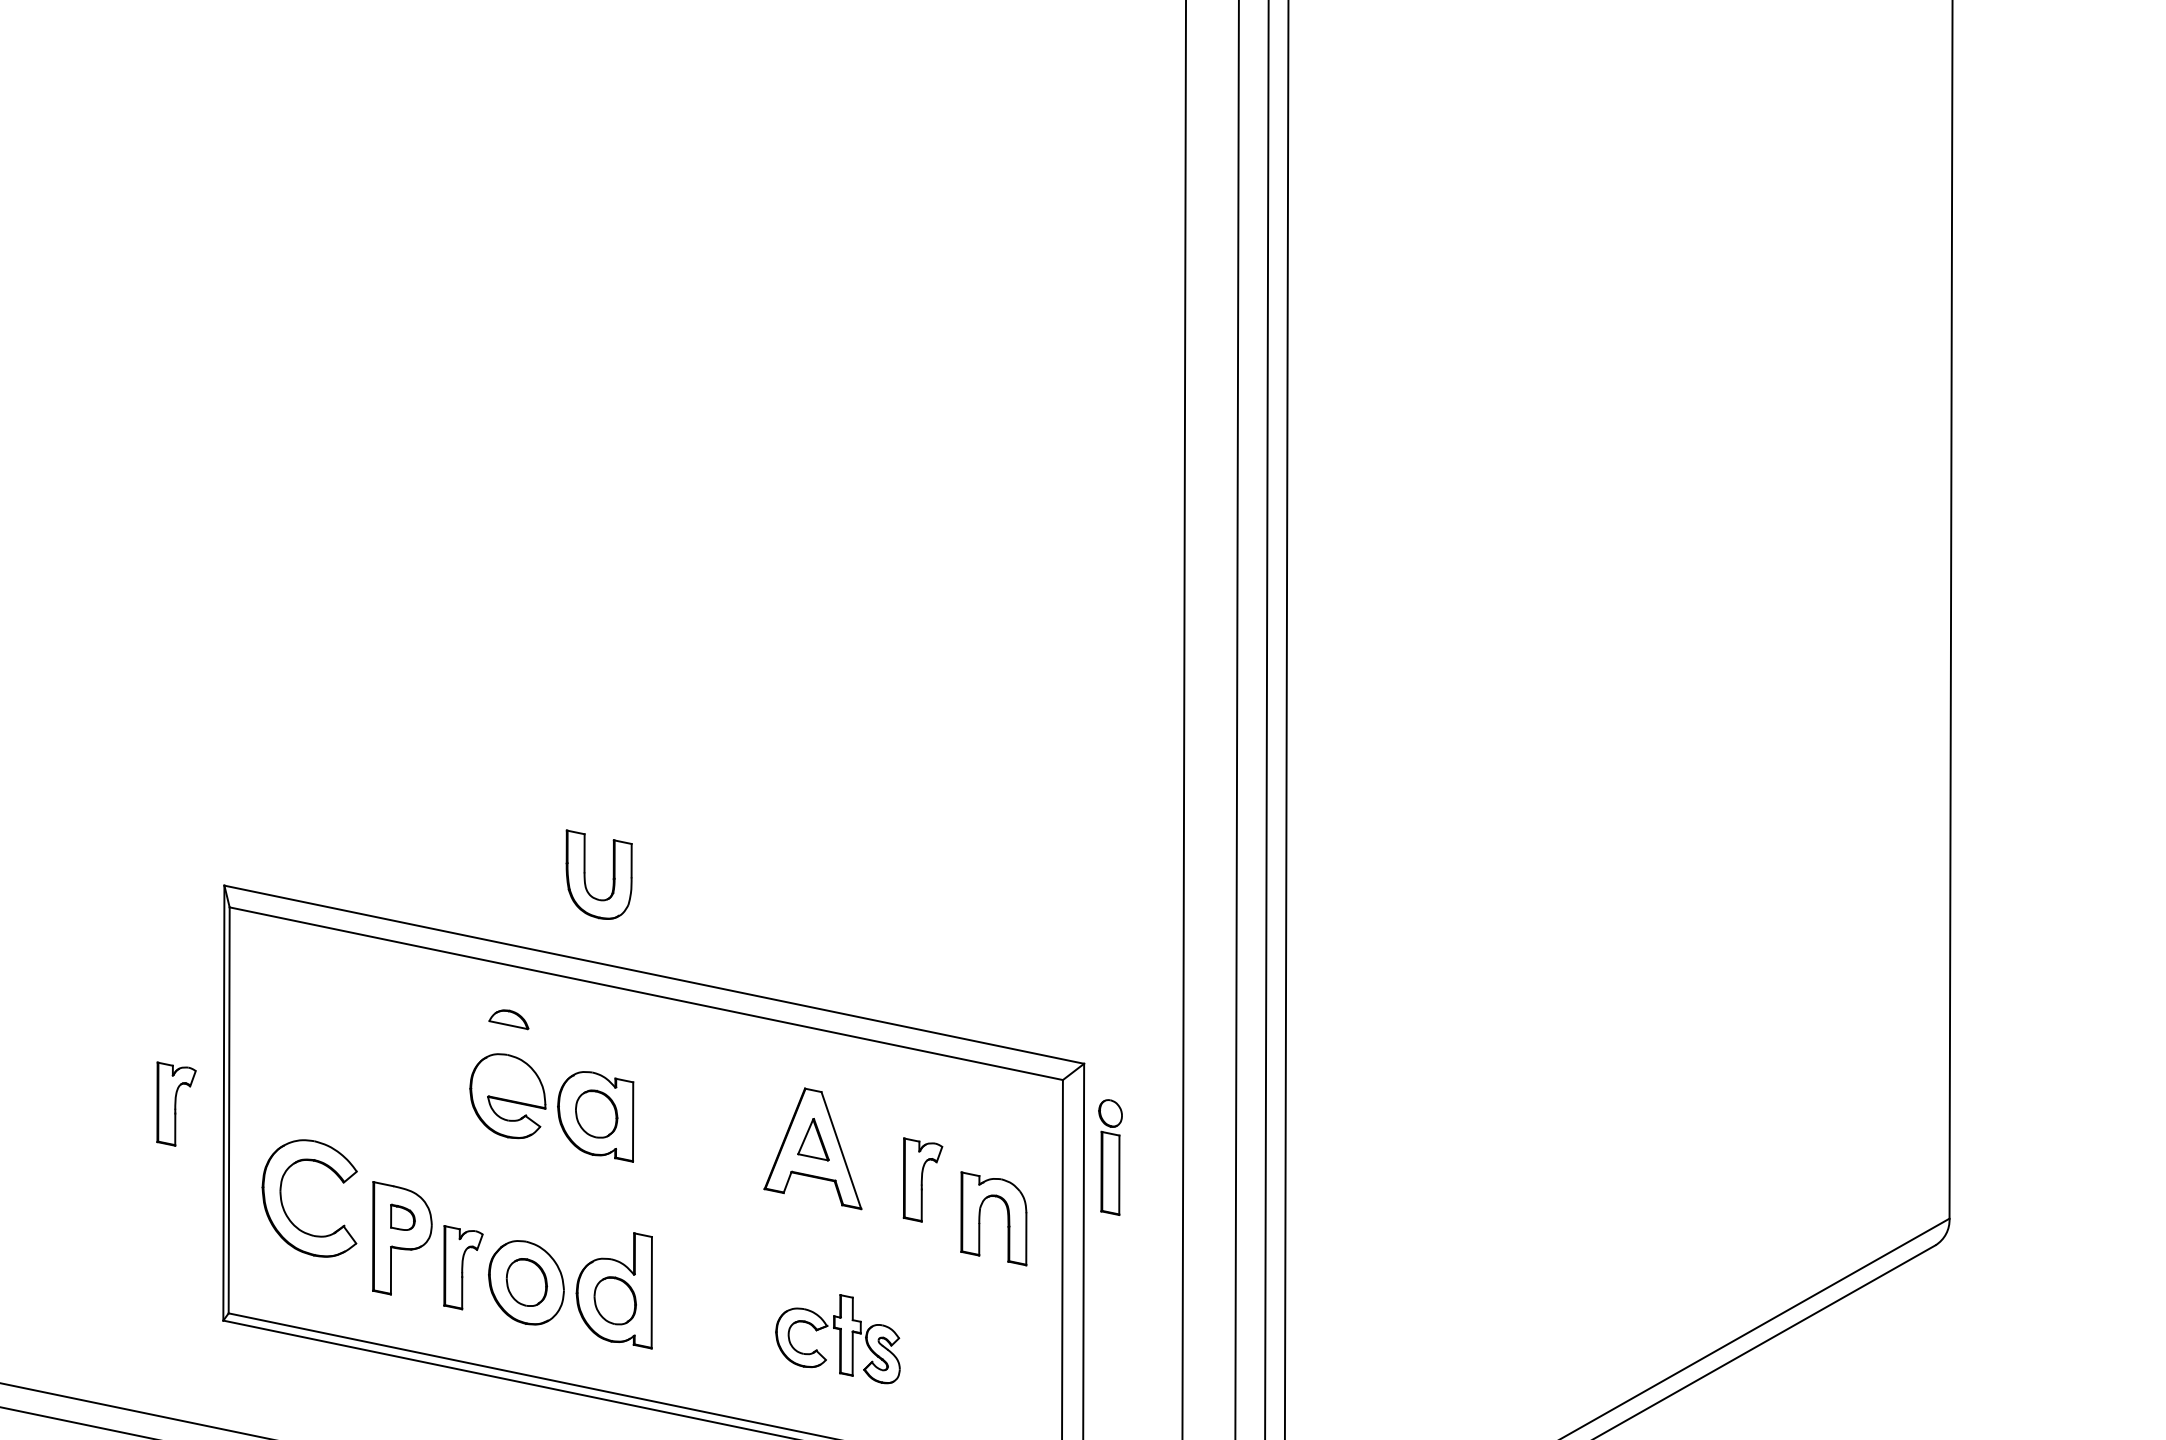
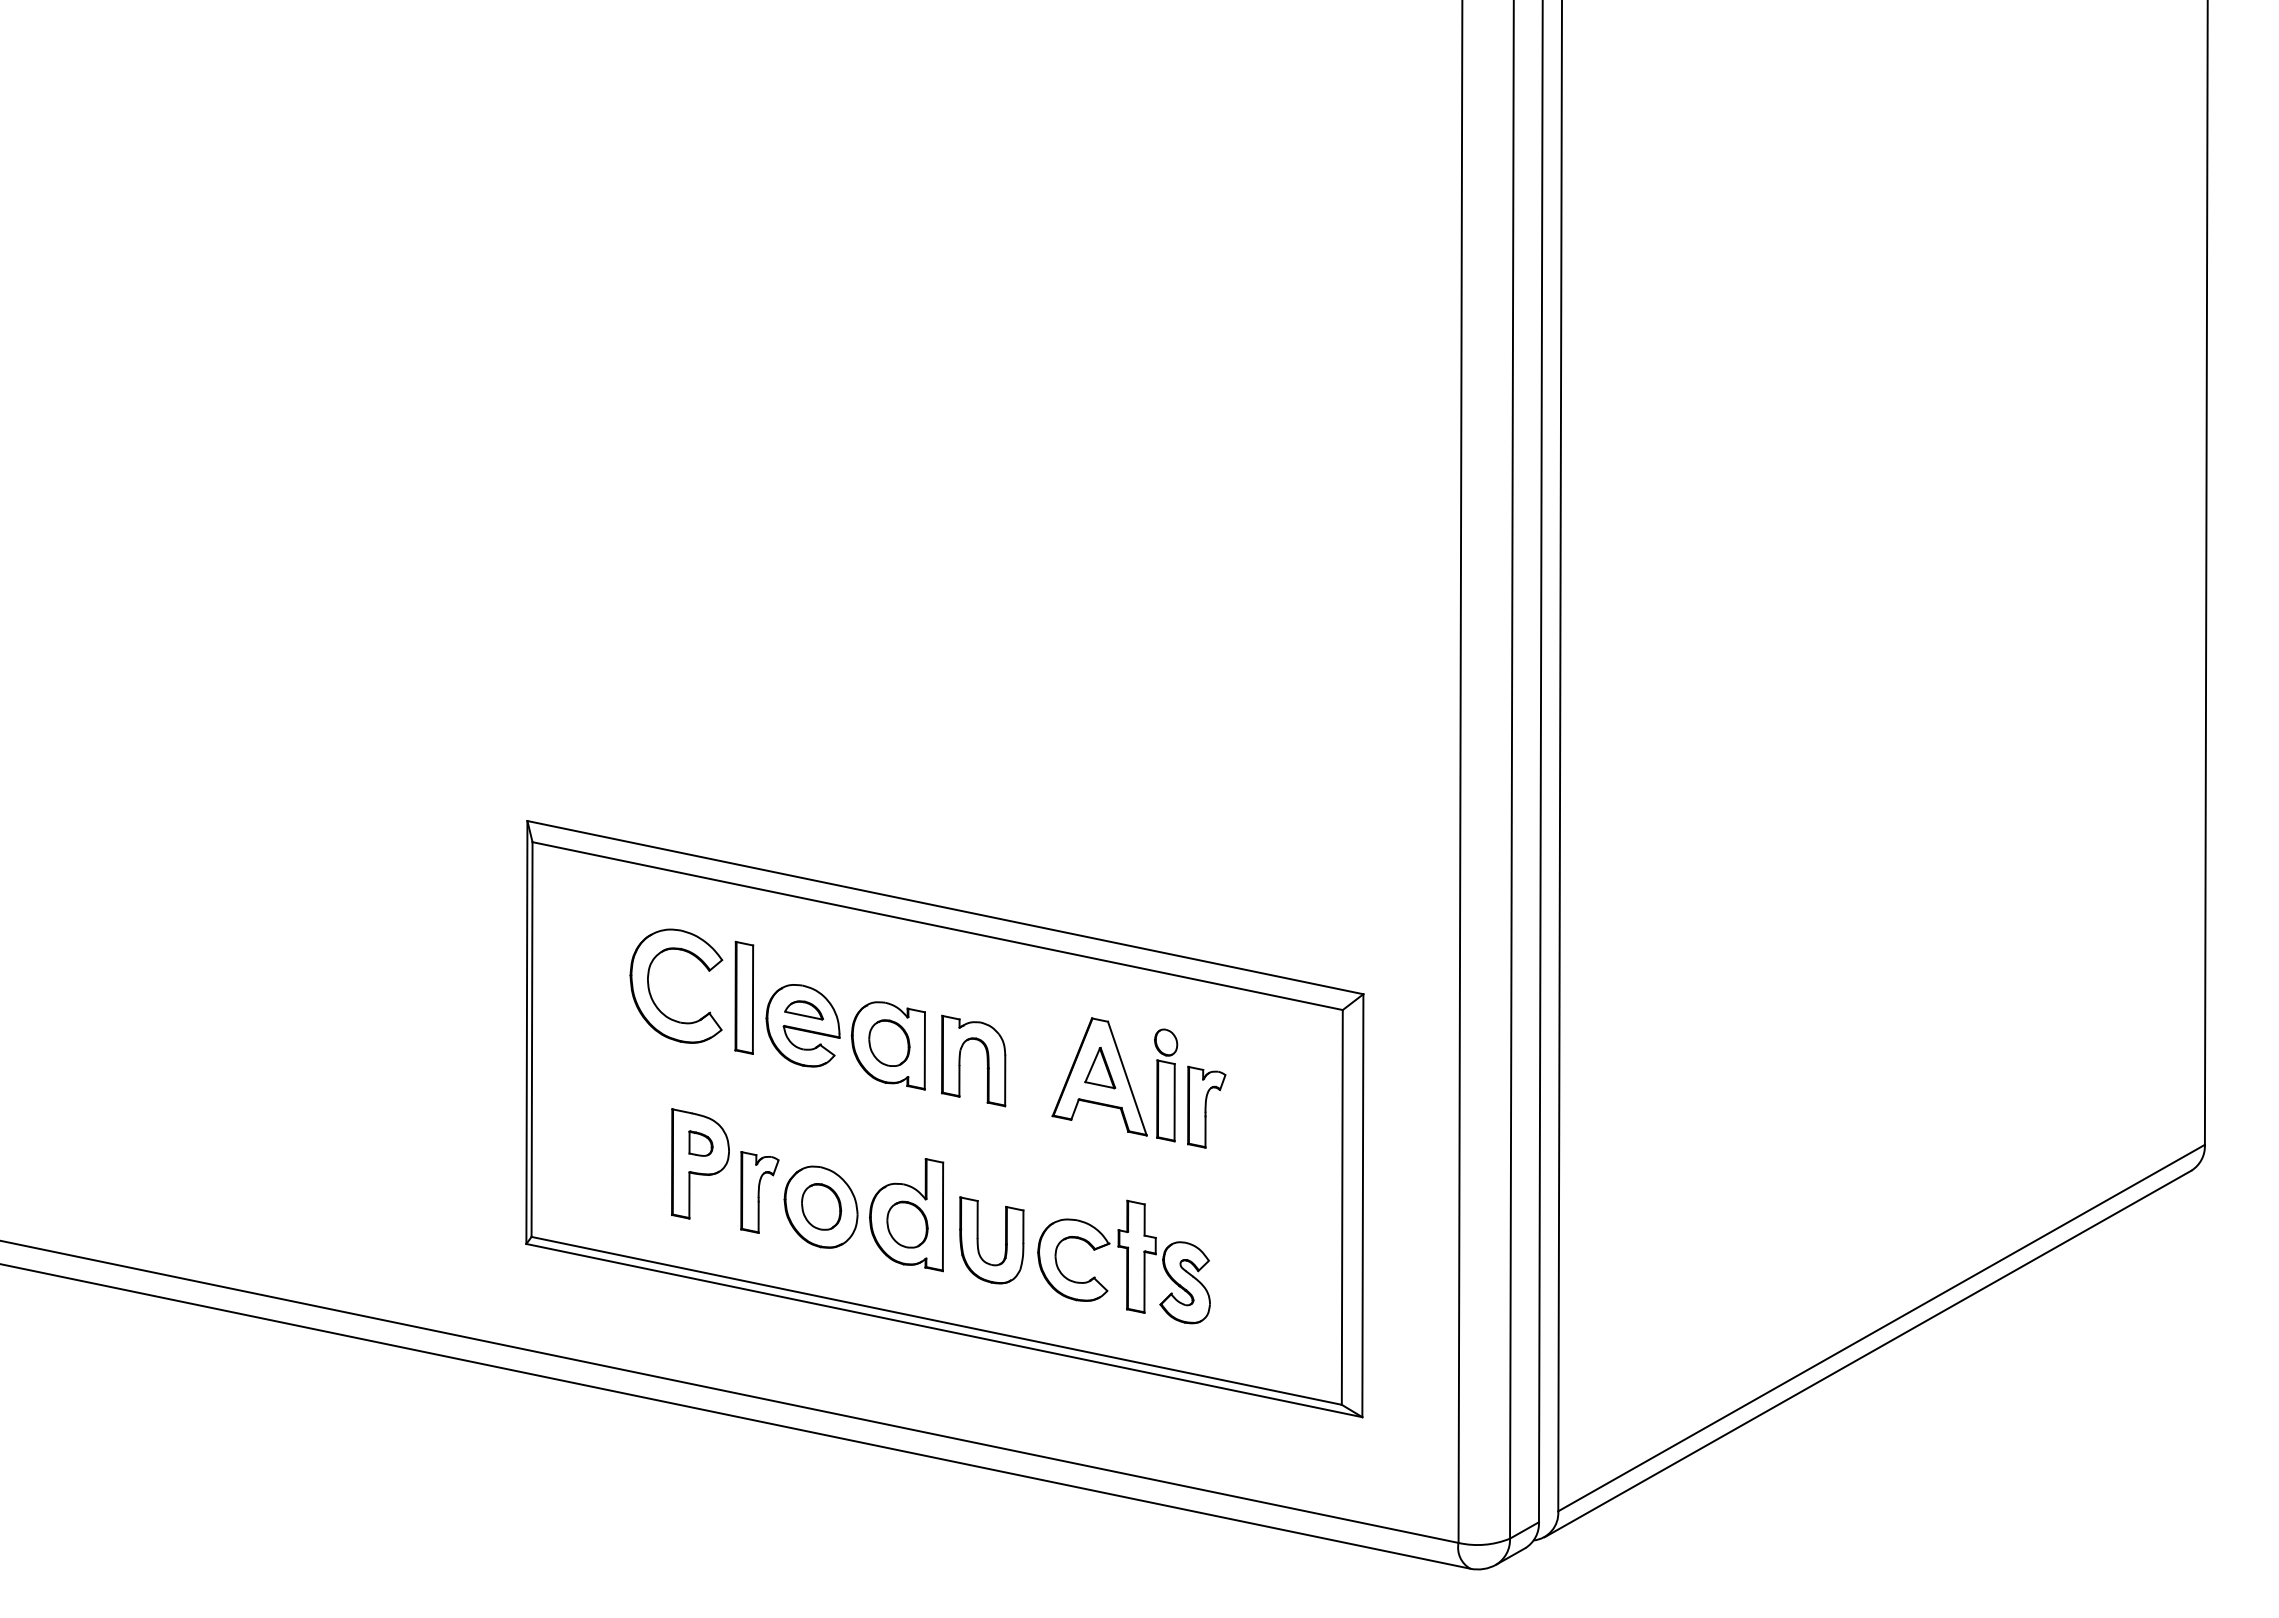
part: (585, 874) -> (978, 1240), moved
part: (509, 1019) -> (804, 1010), moved
part: (447, 1067) -> (744, 997), added
part: (176, 1104) -> (480, 1033), removed
part: (1110, 1157) -> (1166, 1085), moved
part: (283, 1202) -> (650, 990), moved
part: (980, 1218) -> (960, 1060), moved
part: (837, 1338) -> (1123, 1261), size x1.43

